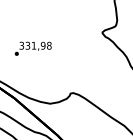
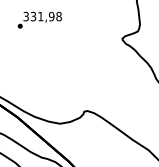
text: (32, 48) -> (39, 19), moved

